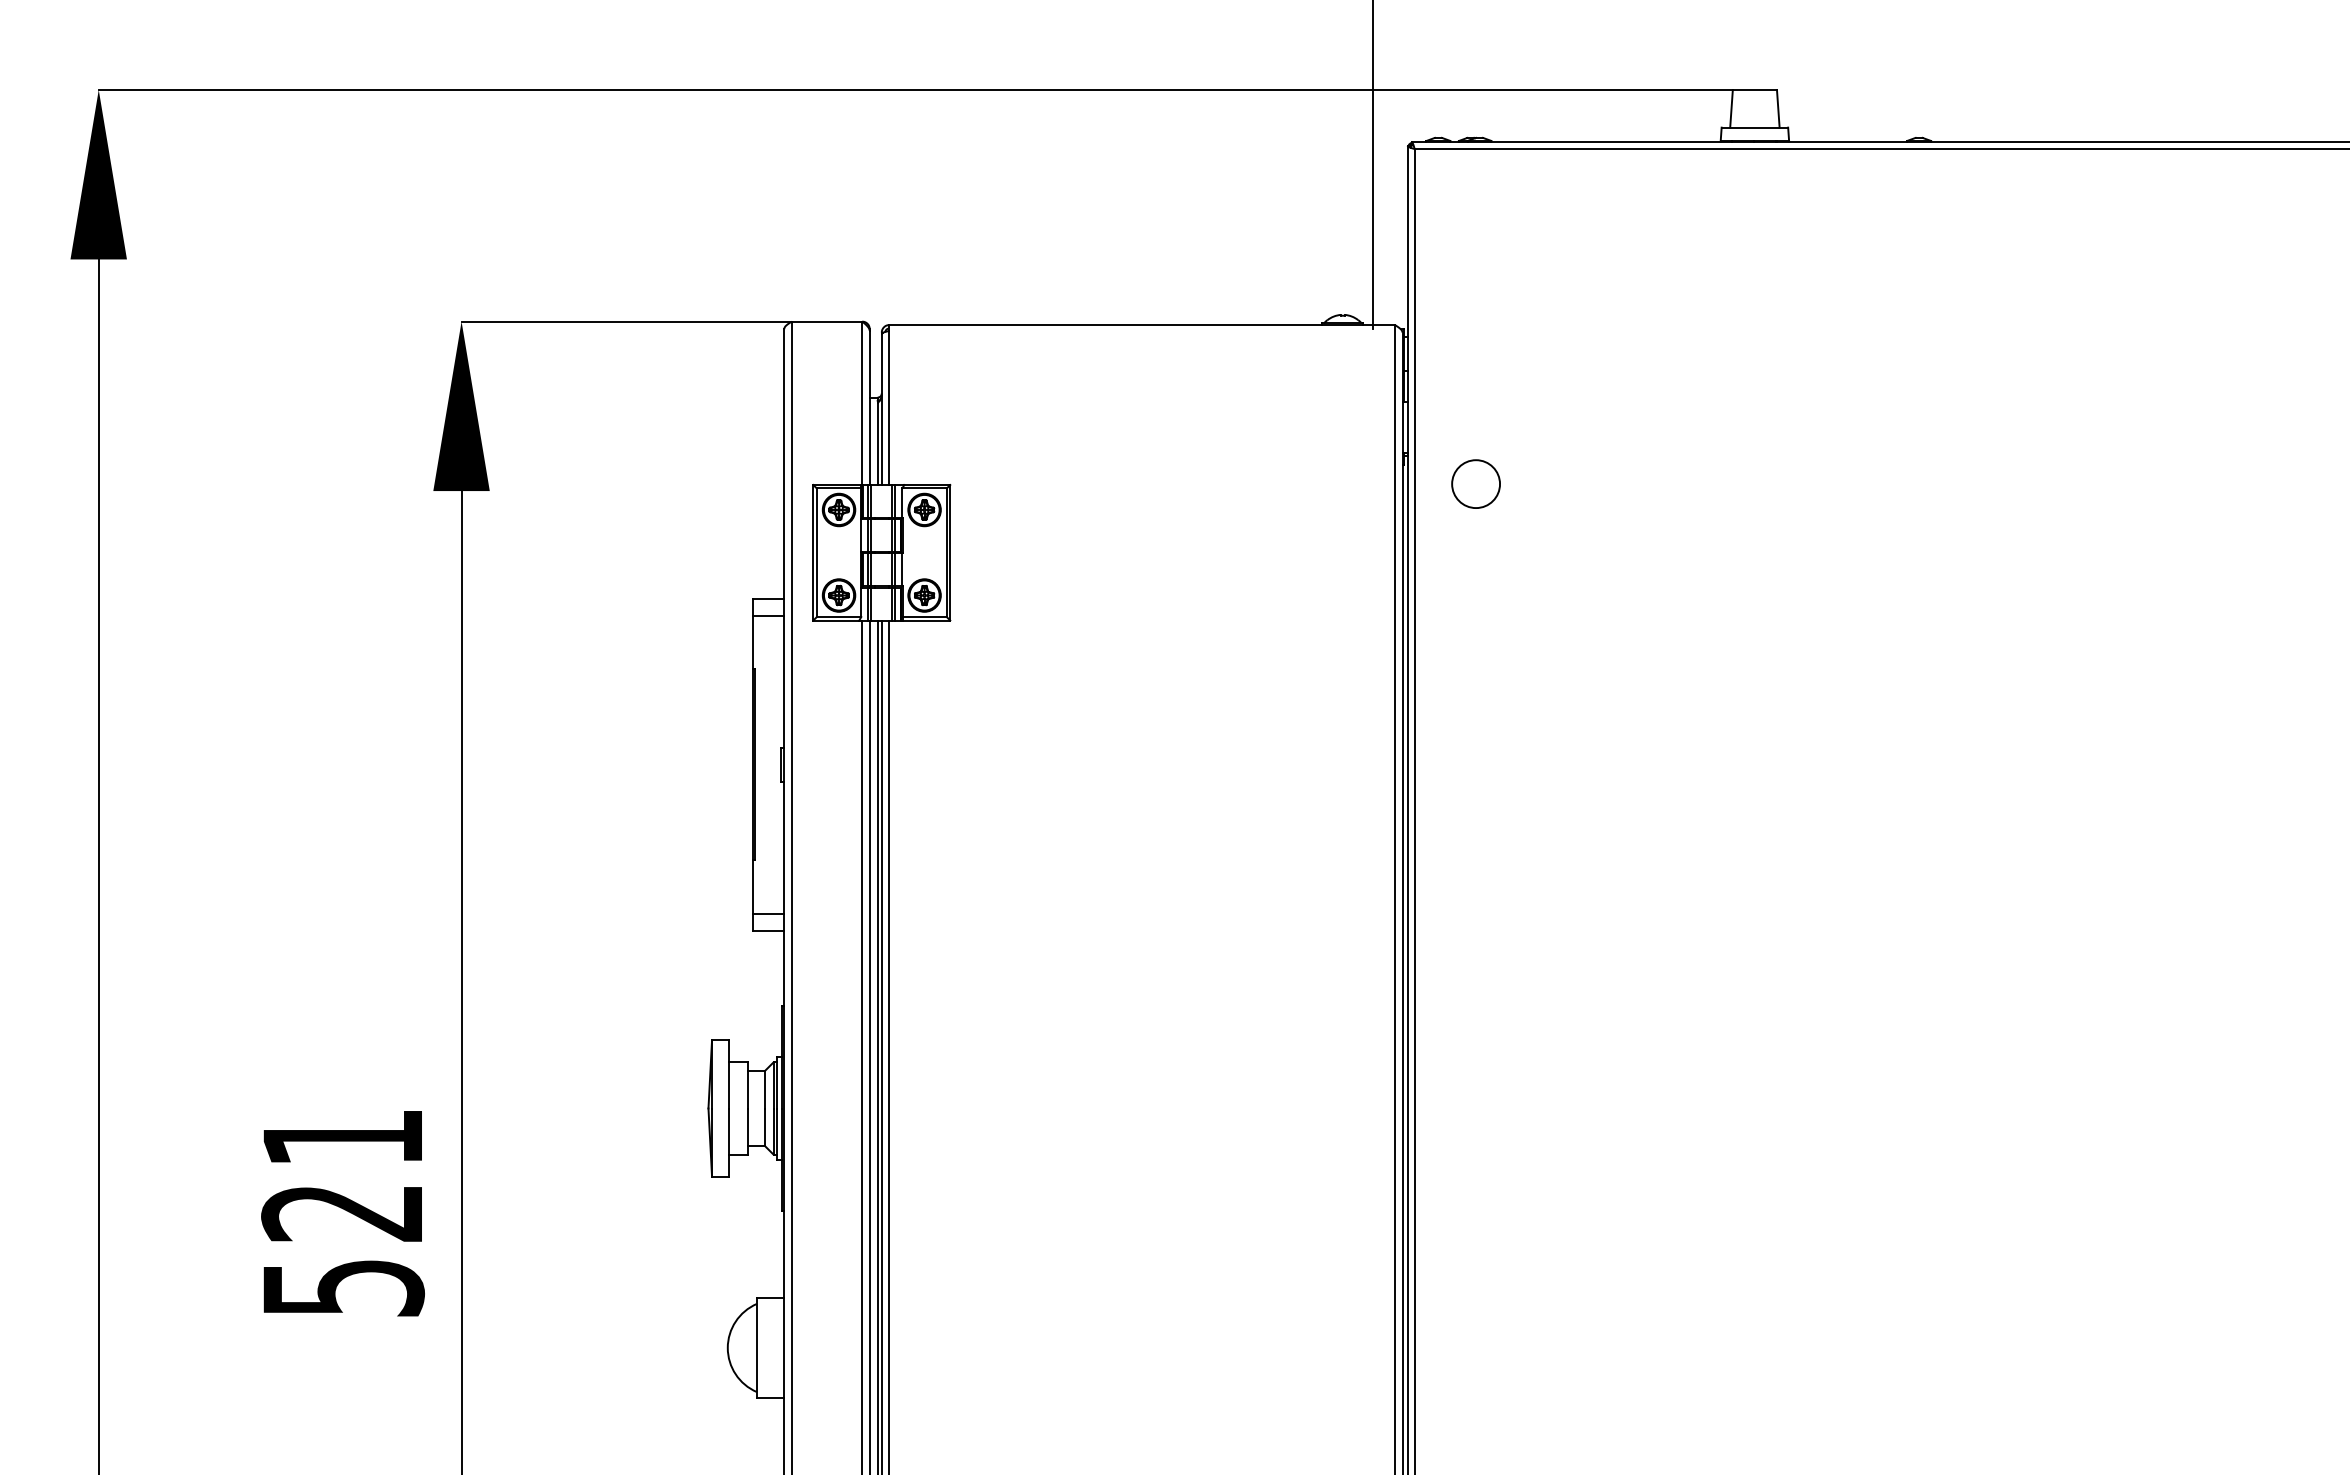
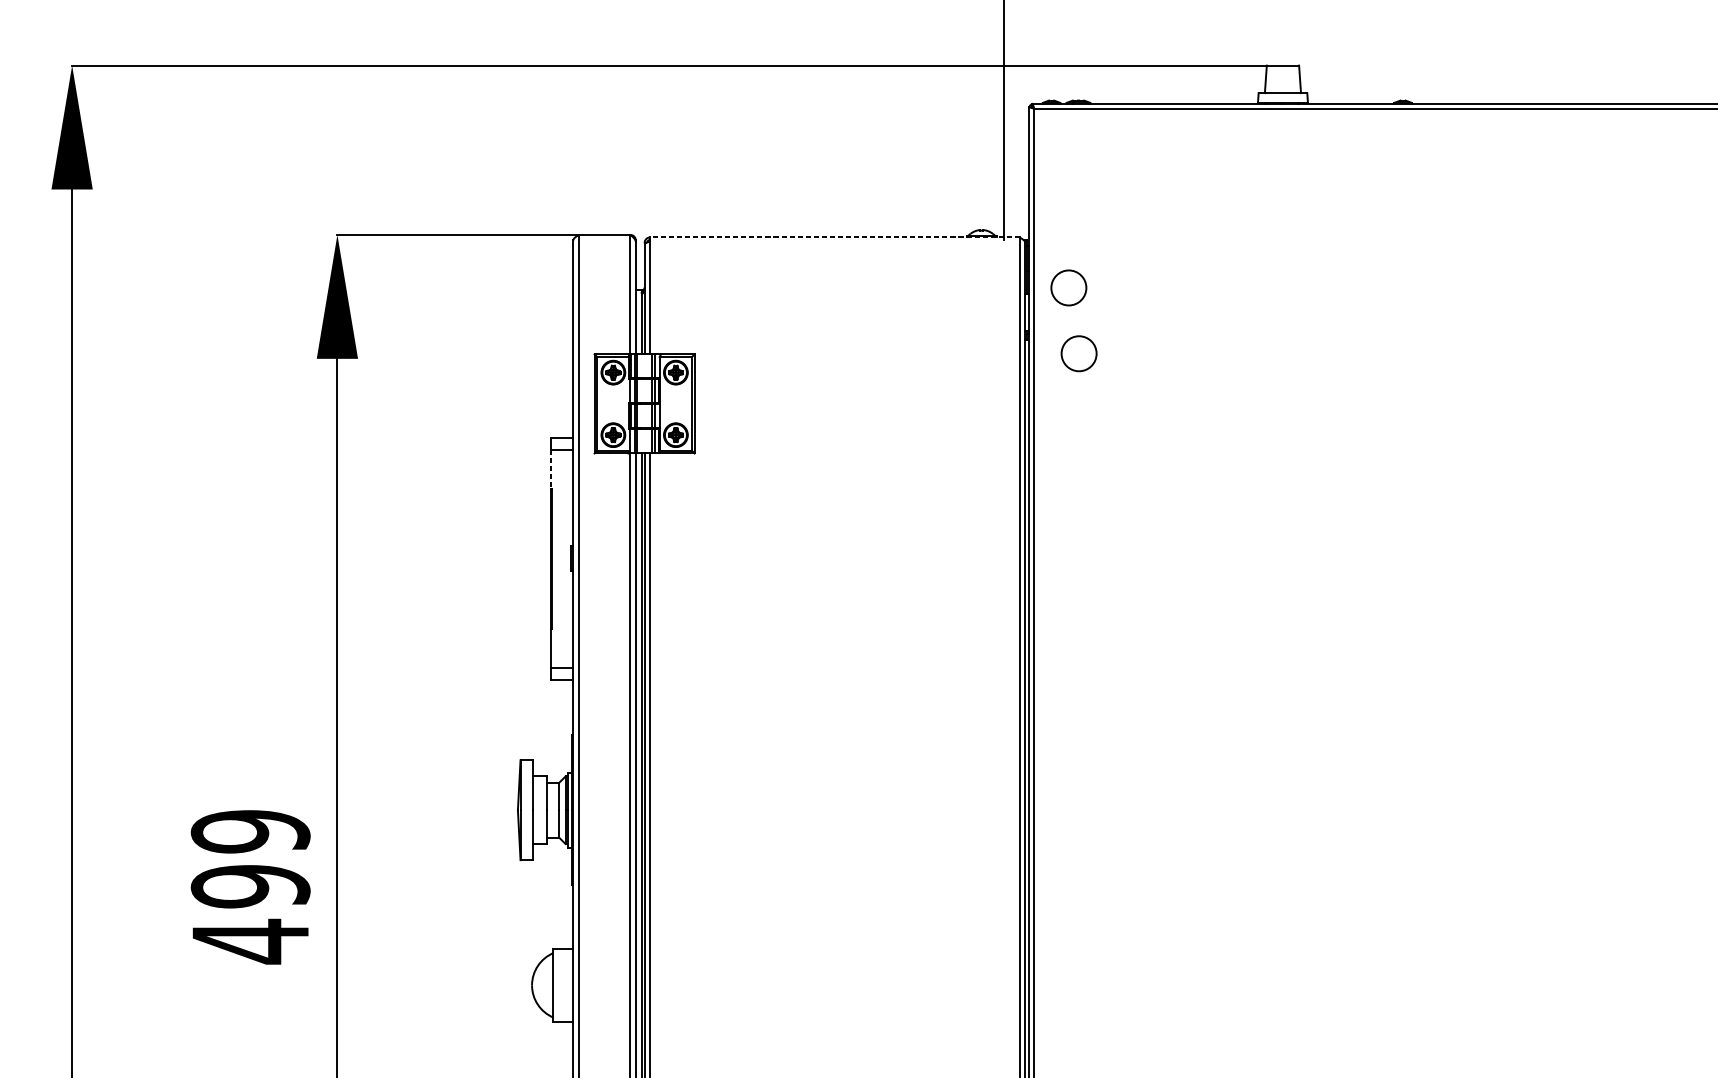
line: (1142, 325) -> (835, 237), solid -> dashed
circle: (1461, 393) -> (1068, 287), added
line: (753, 642) -> (550, 469), solid -> dashed
text: (342, 1213) -> (250, 887), 521 -> 499

